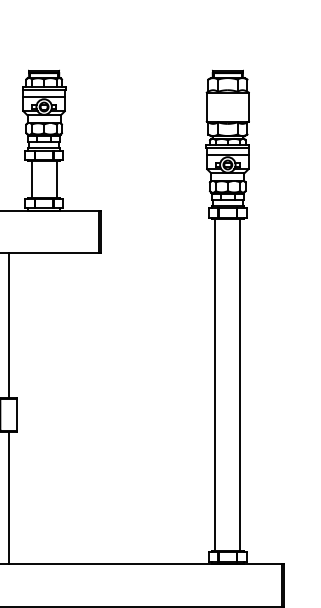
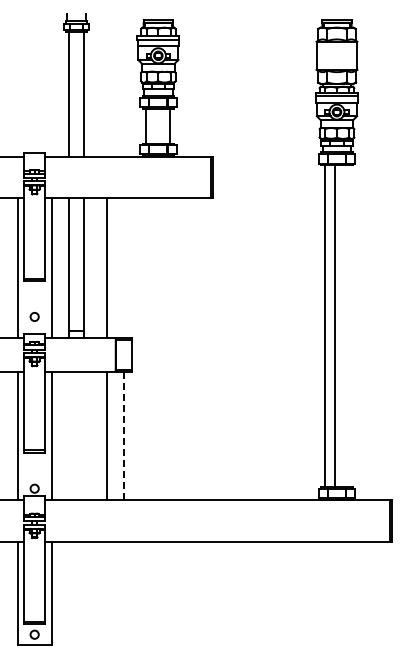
line: (9, 325) -> (124, 268), removed
line: (240, 385) -> (335, 326), moved
line: (9, 498) -> (124, 436), solid -> dashed

